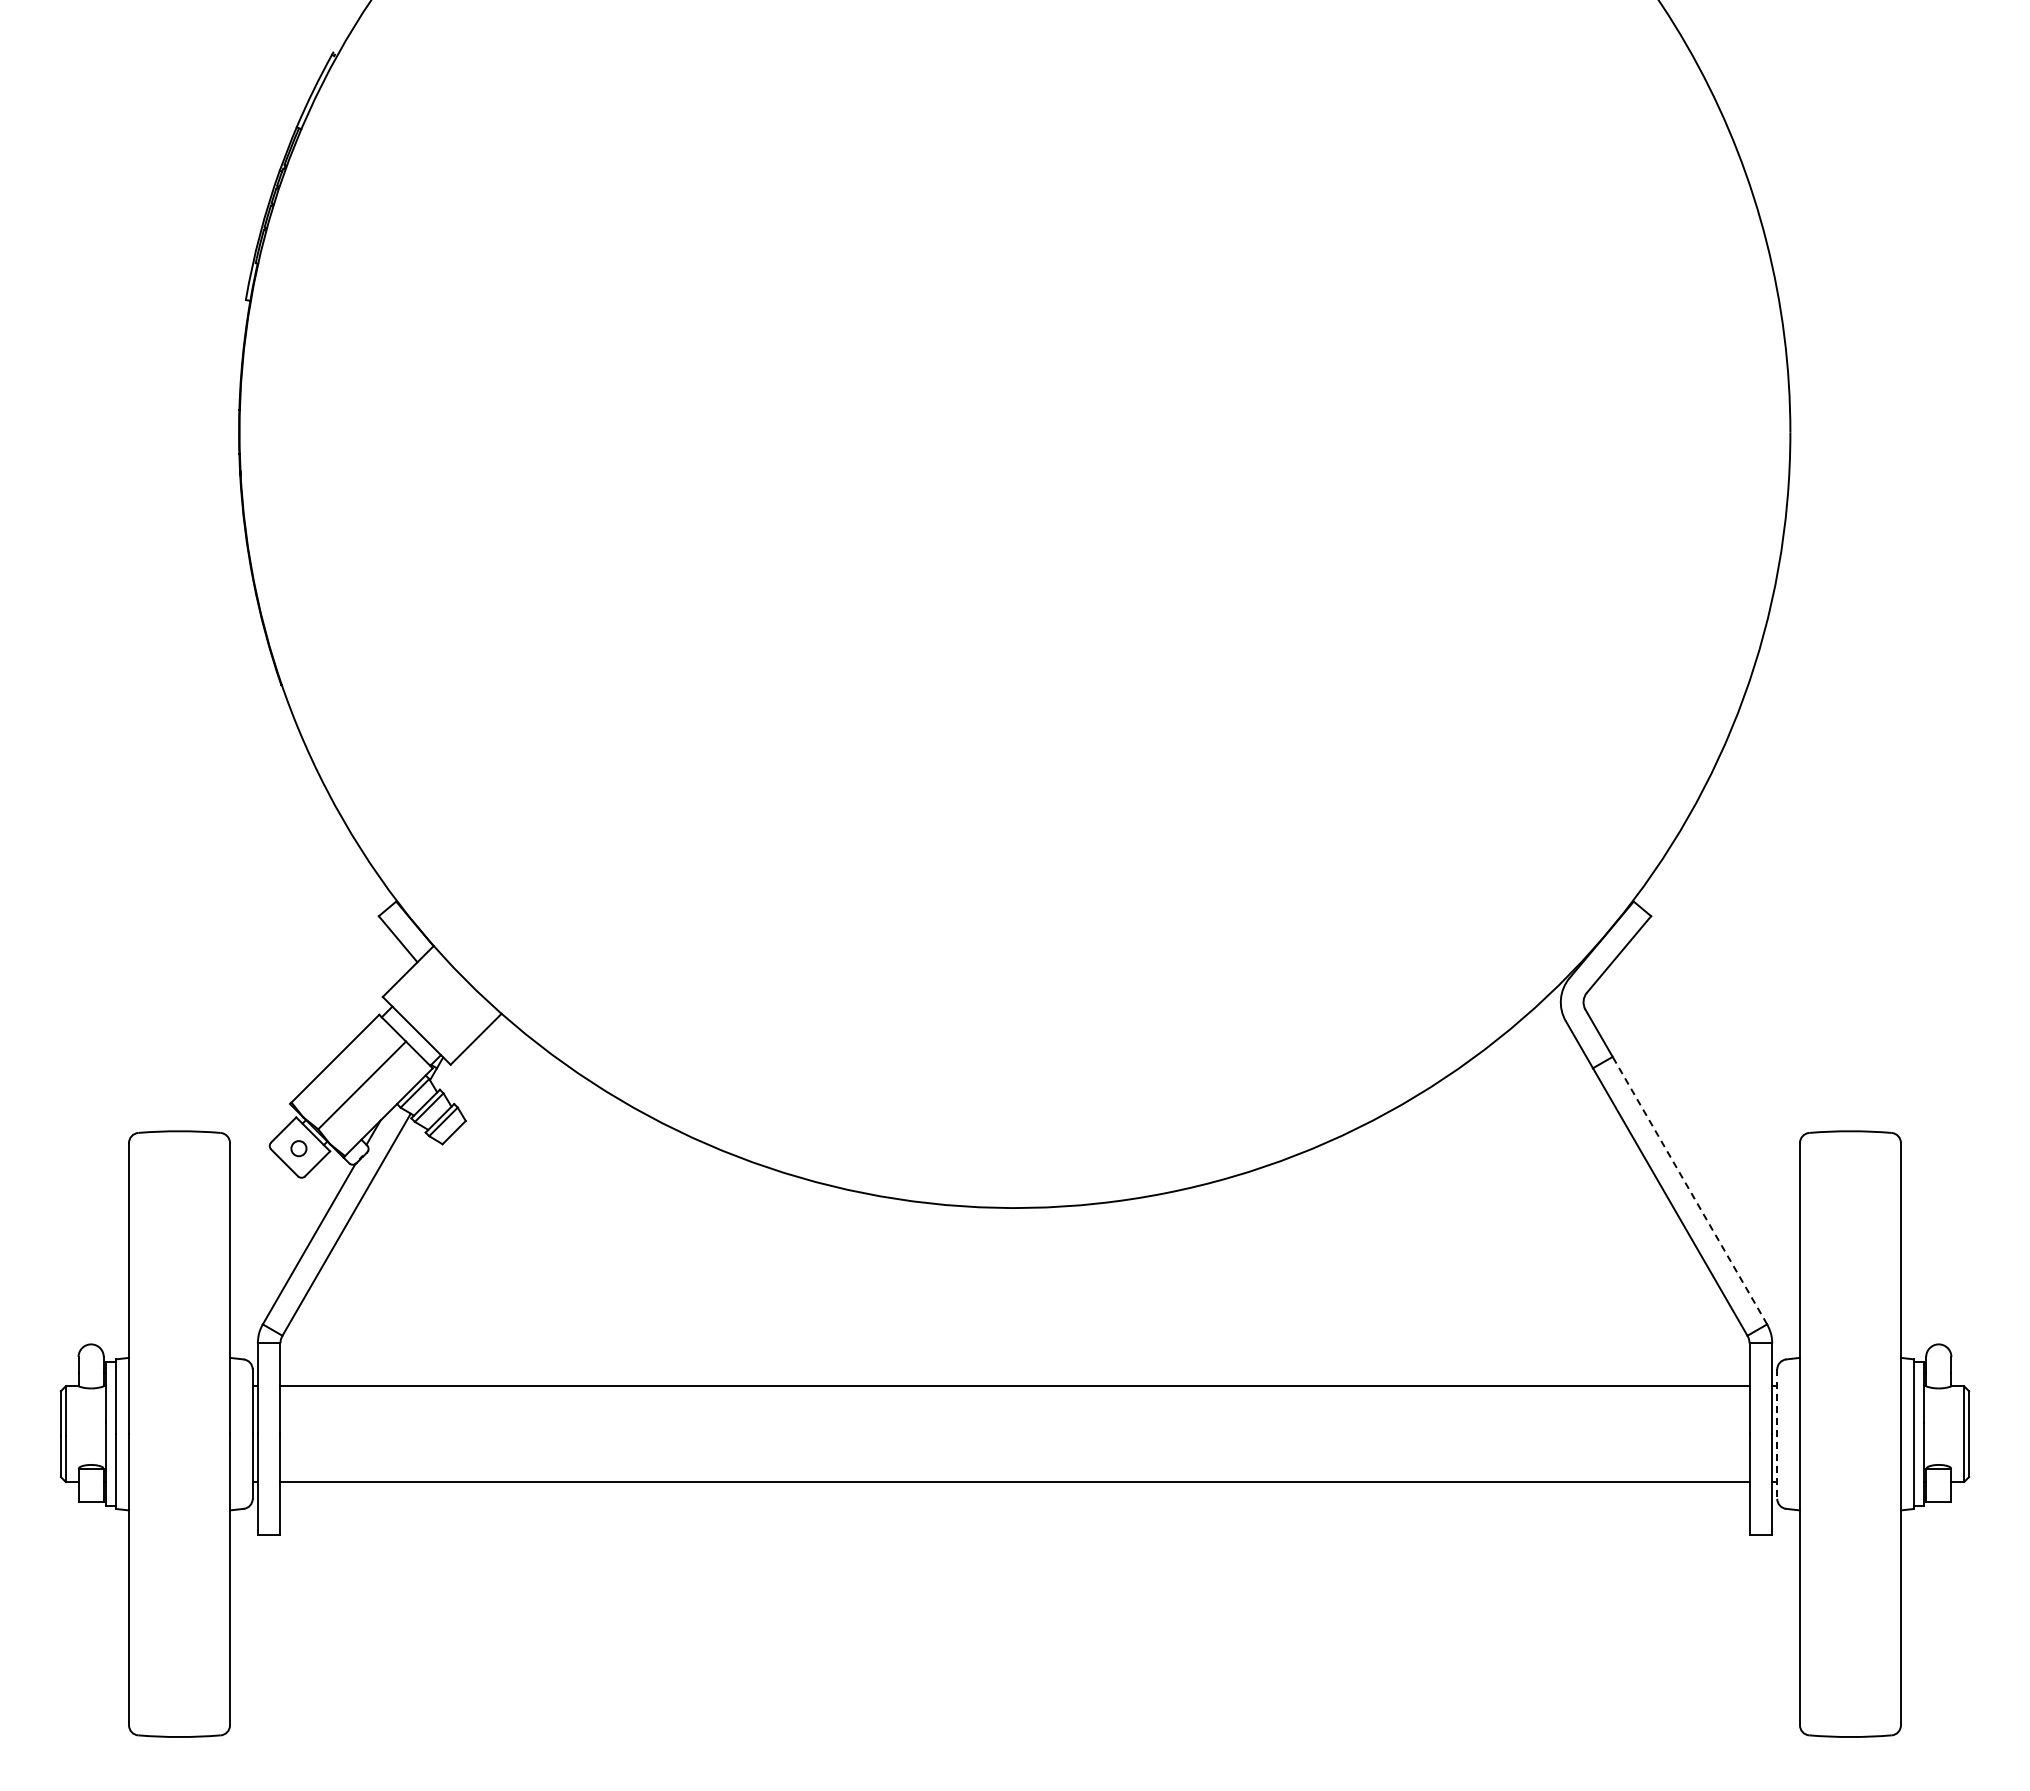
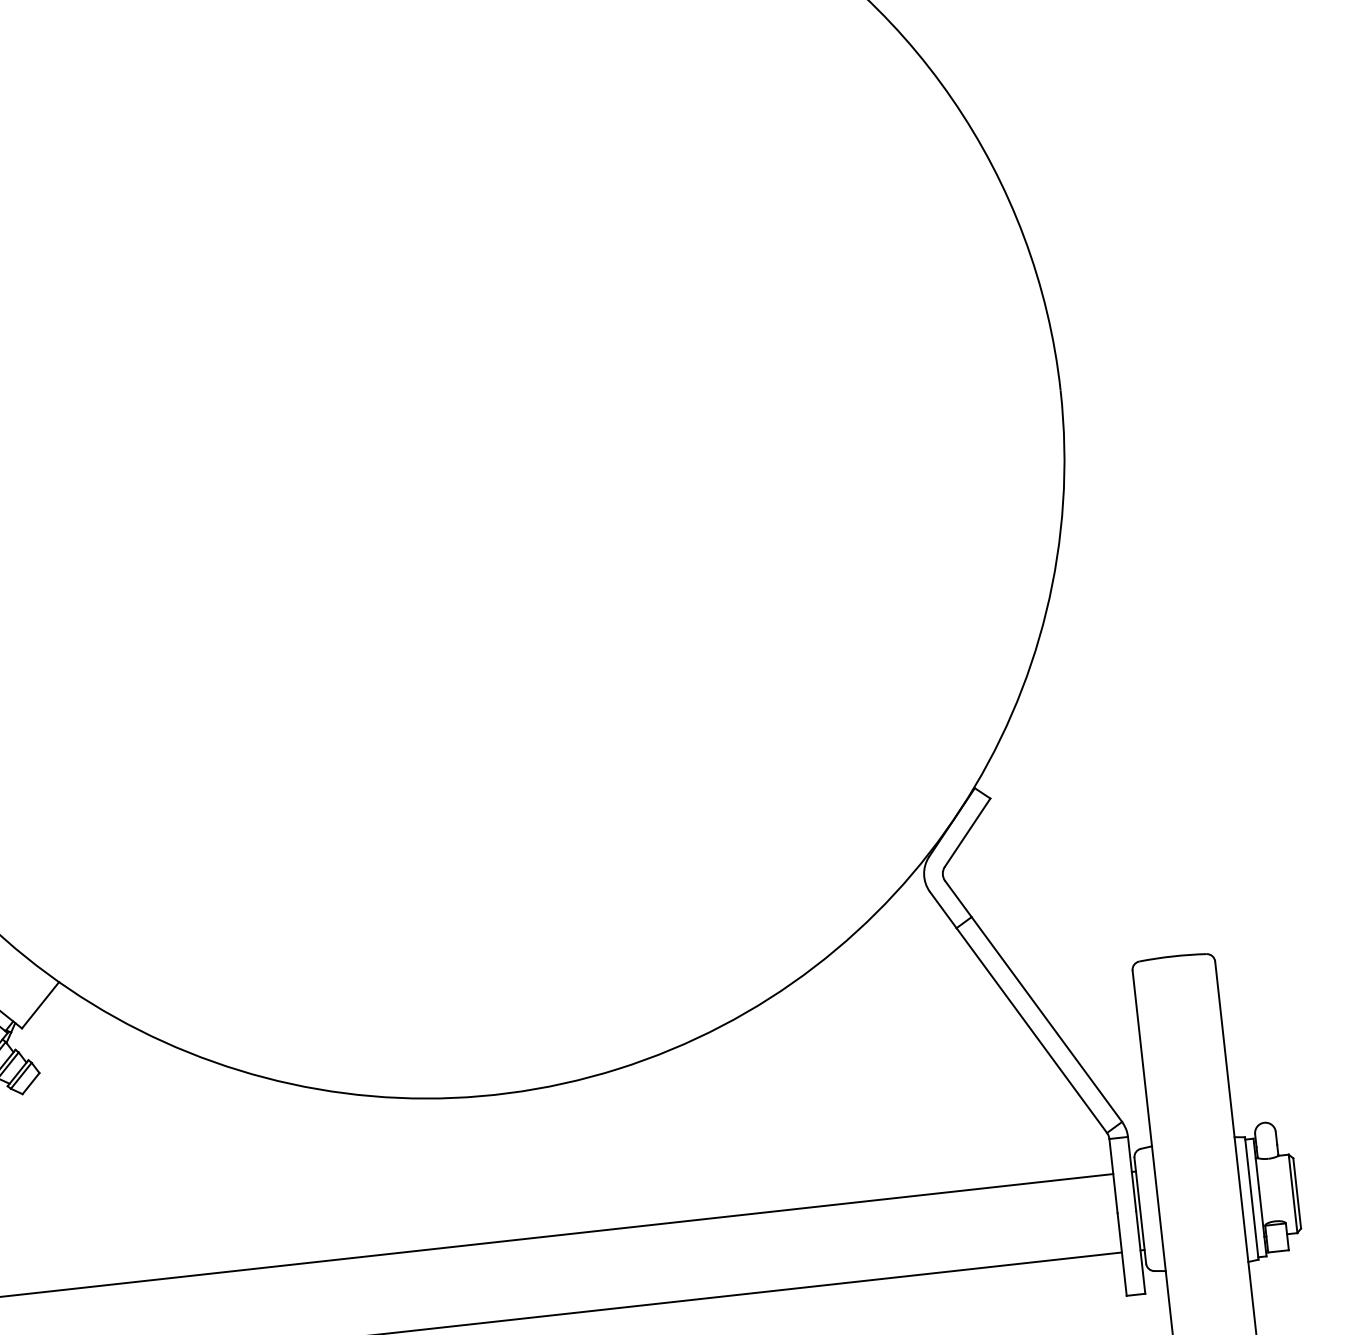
line: (1689, 1190) -> (1046, 1019), dashed -> solid
line: (1777, 1434) -> (1140, 1211), dashed -> solid

